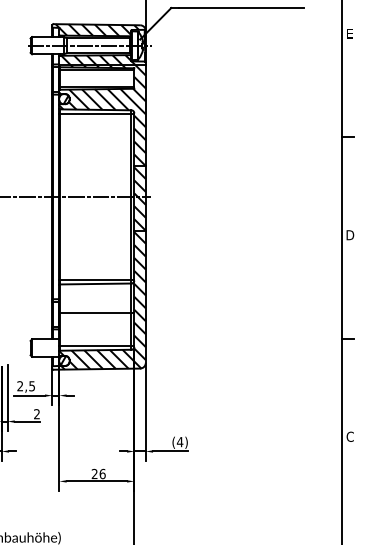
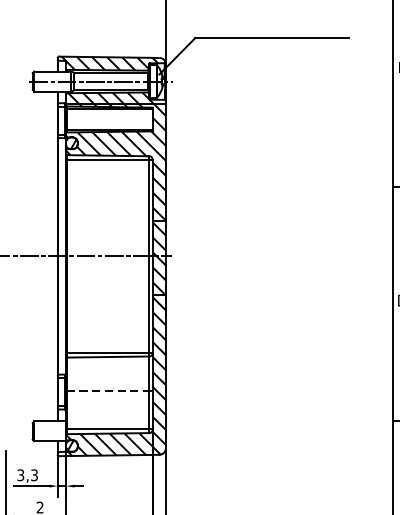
line: (95, 313) -> (107, 391), solid -> dashed
text: (26, 386) -> (27, 475), 2,5 -> 3,3

